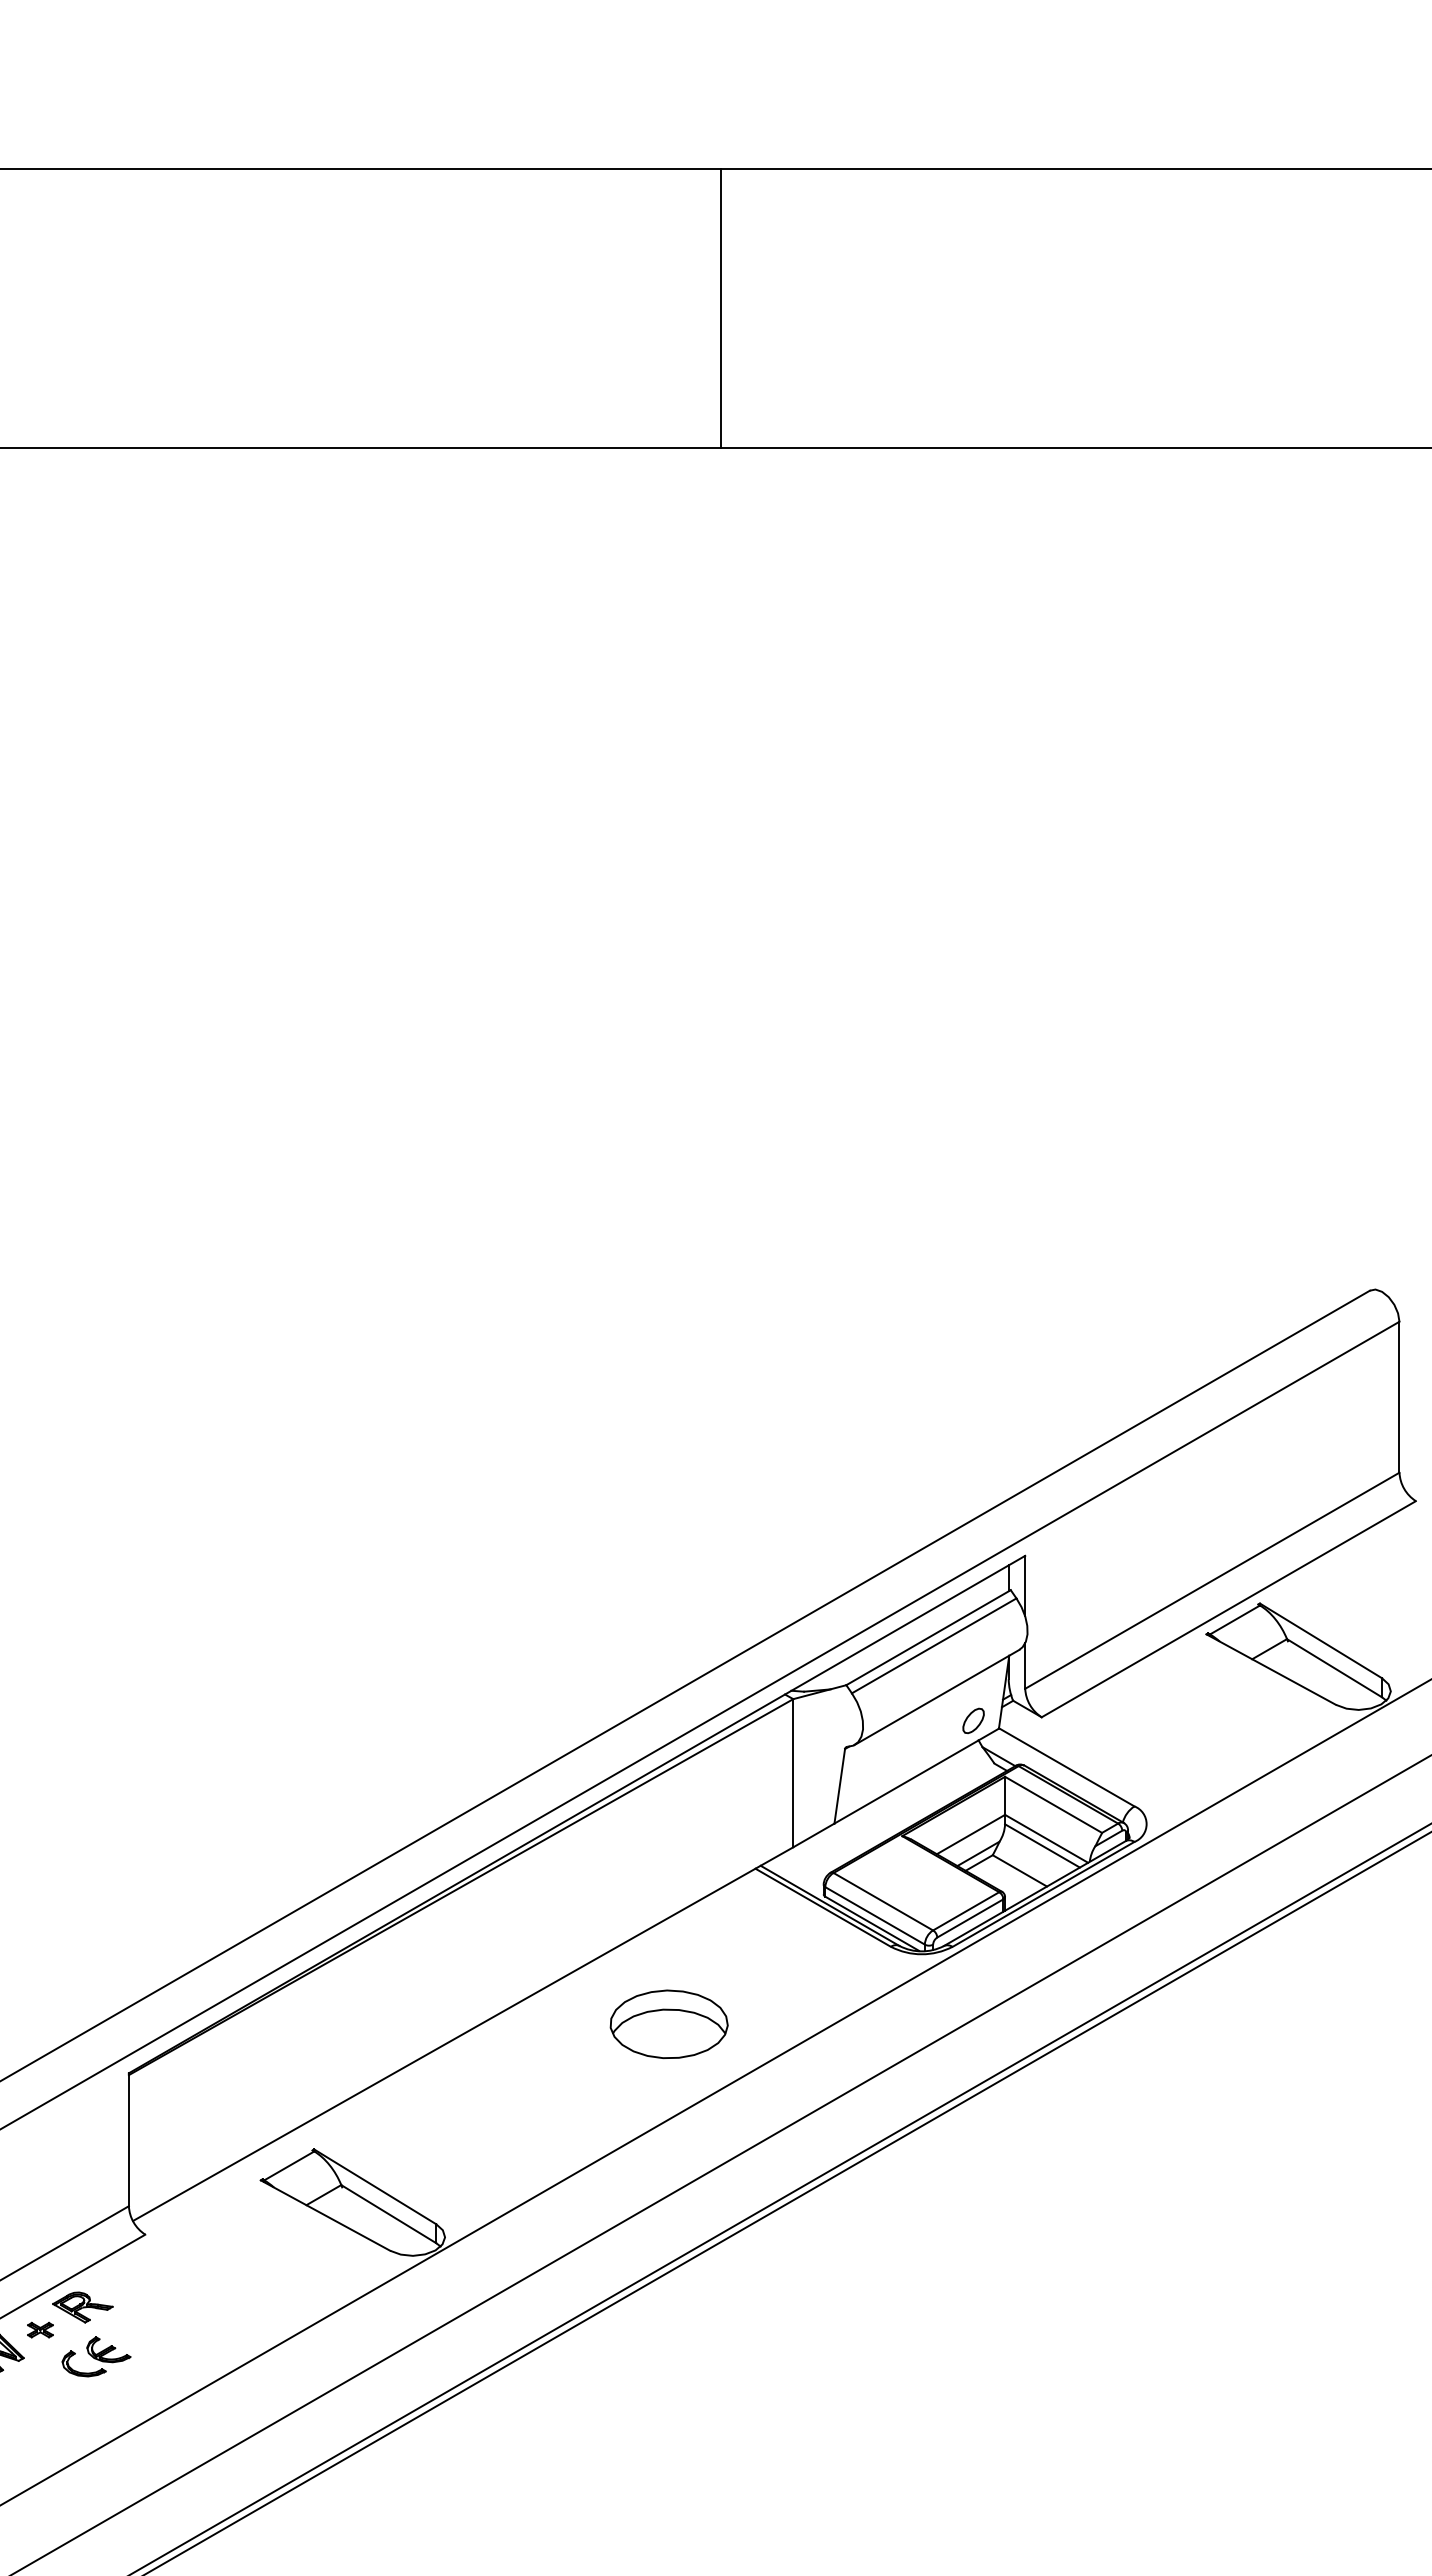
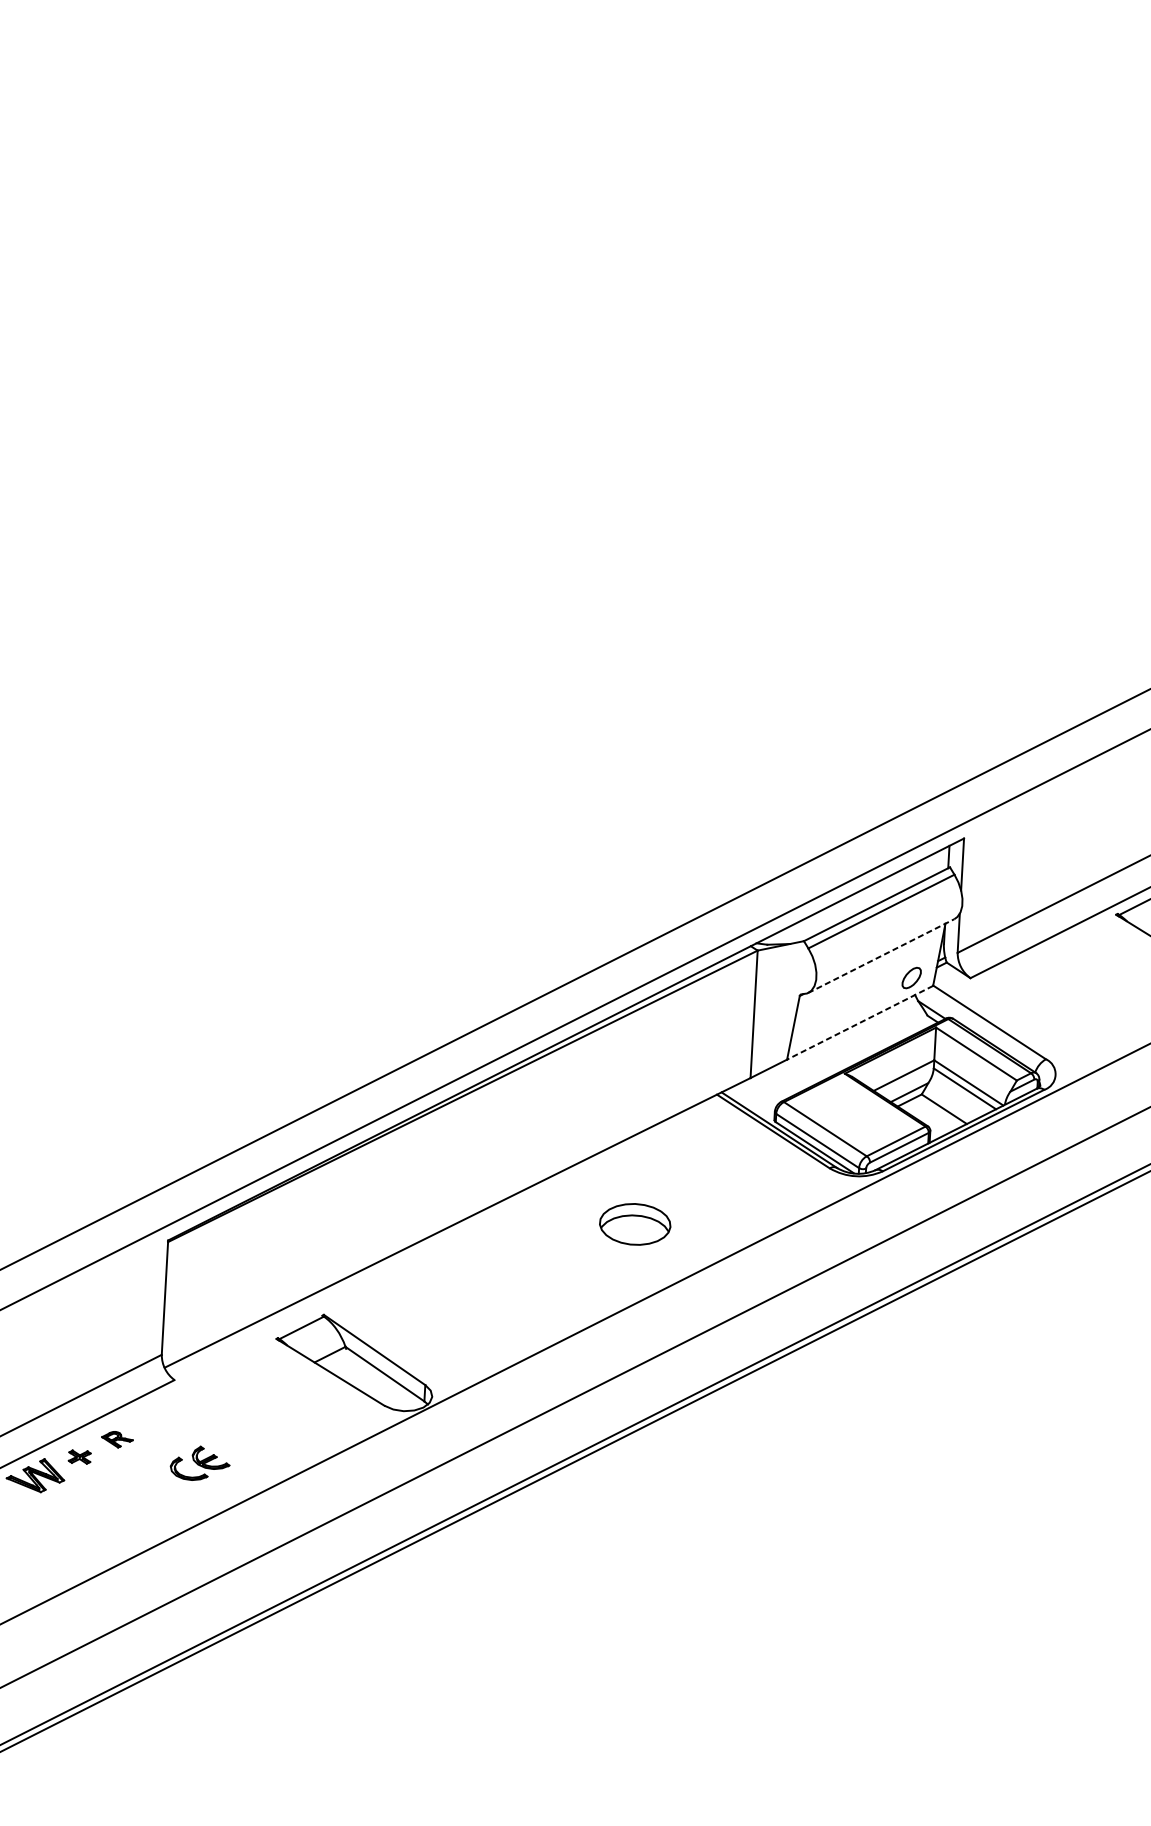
line: (937, 1697) -> (881, 956), solid -> dashed
line: (916, 1776) -> (859, 1023), solid -> dashed
part: (668, 2024) -> (634, 1224), size x0.7
part: (82, 2307) -> (117, 1439), size x0.6
part: (96, 2356) -> (200, 1463), moved

